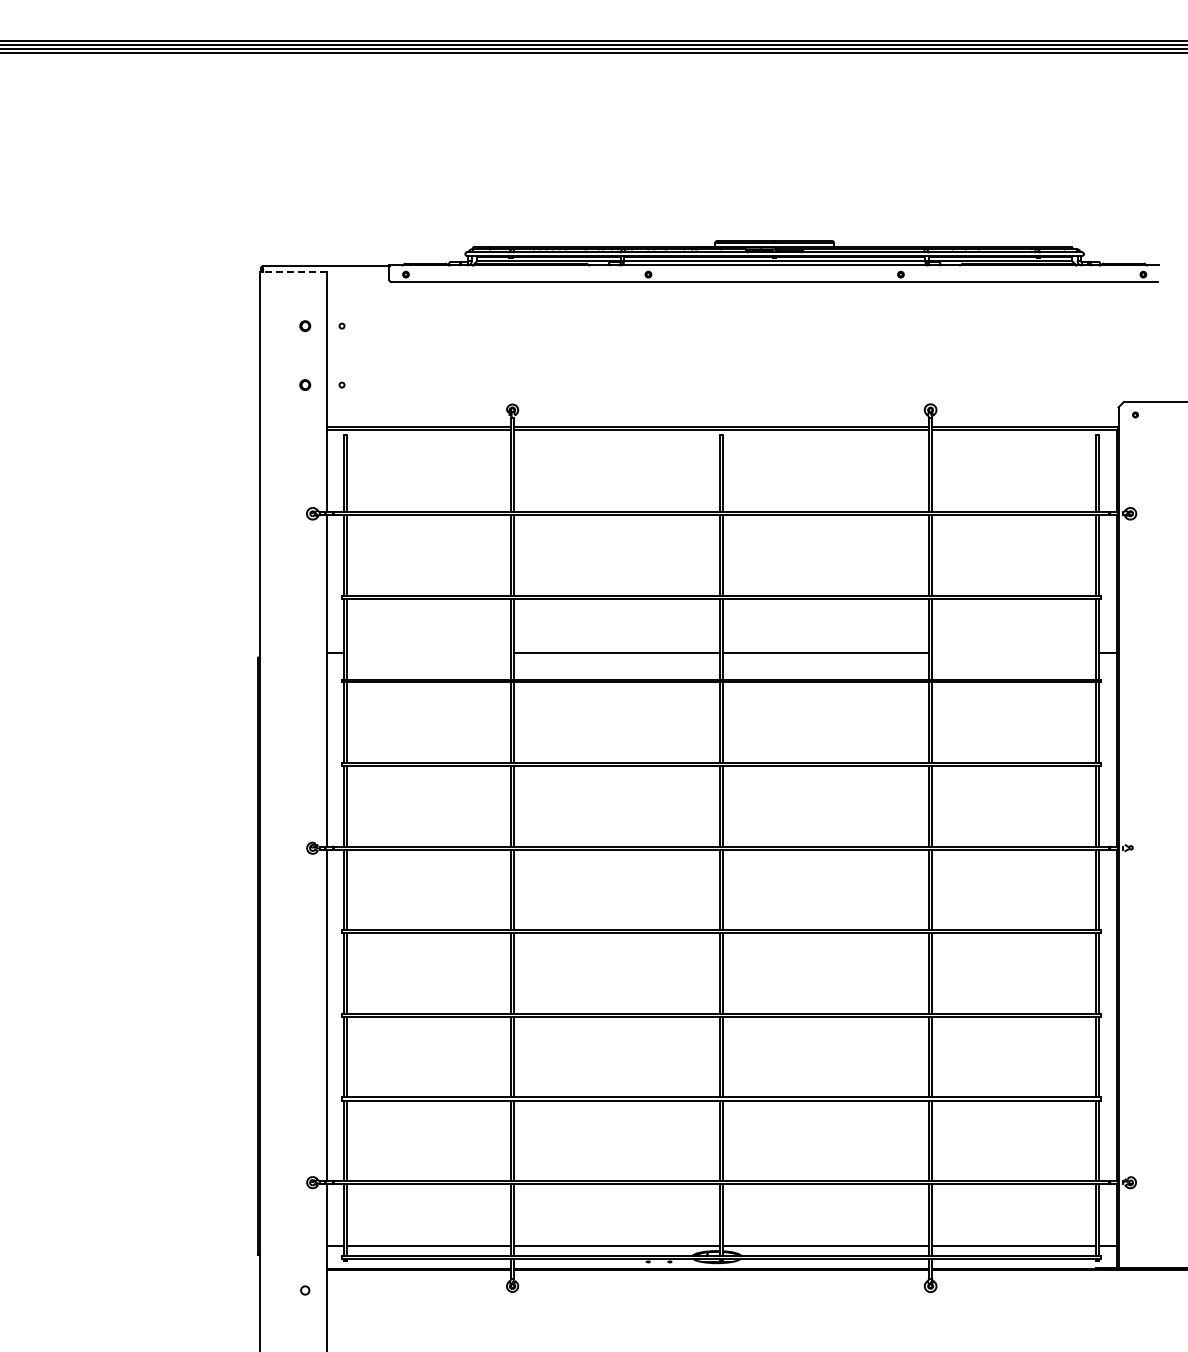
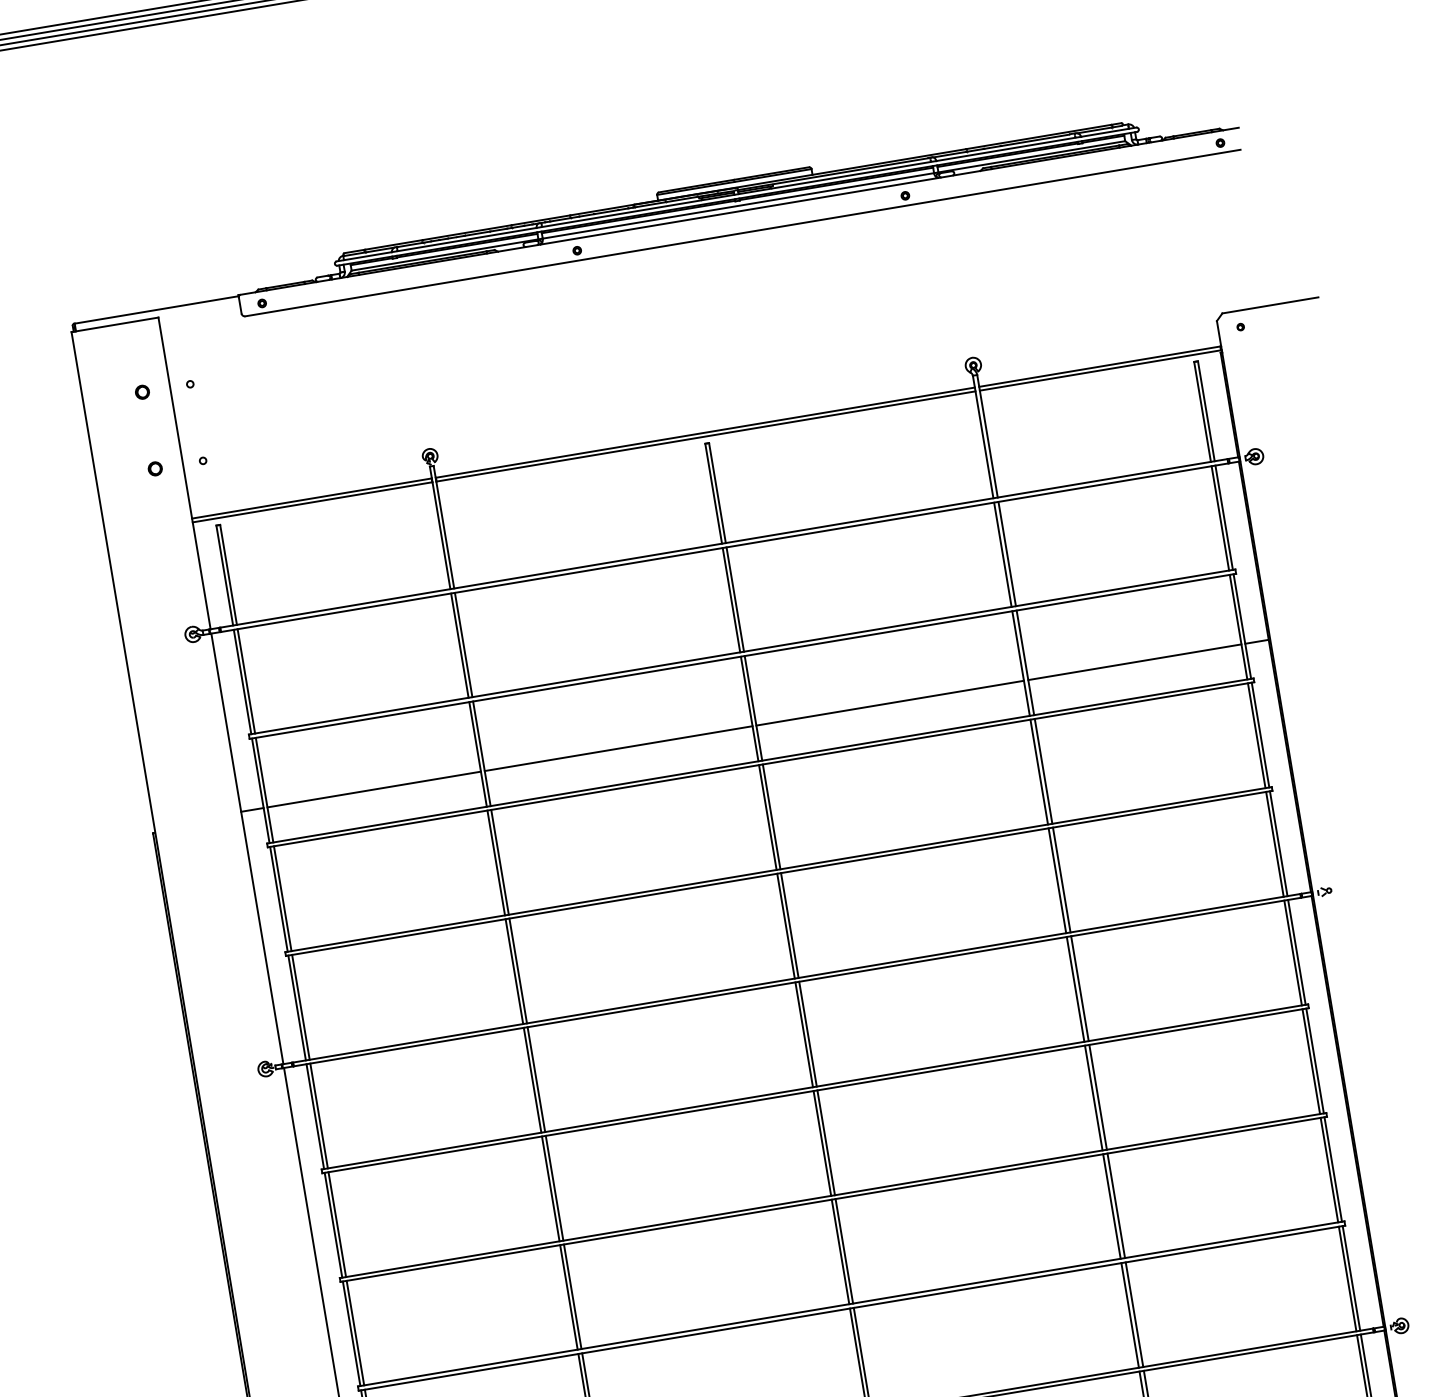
line: (292, 272) -> (114, 325), dashed -> solid
line: (428, 652) -> (373, 789), added
line: (1014, 652) -> (1135, 662), added

